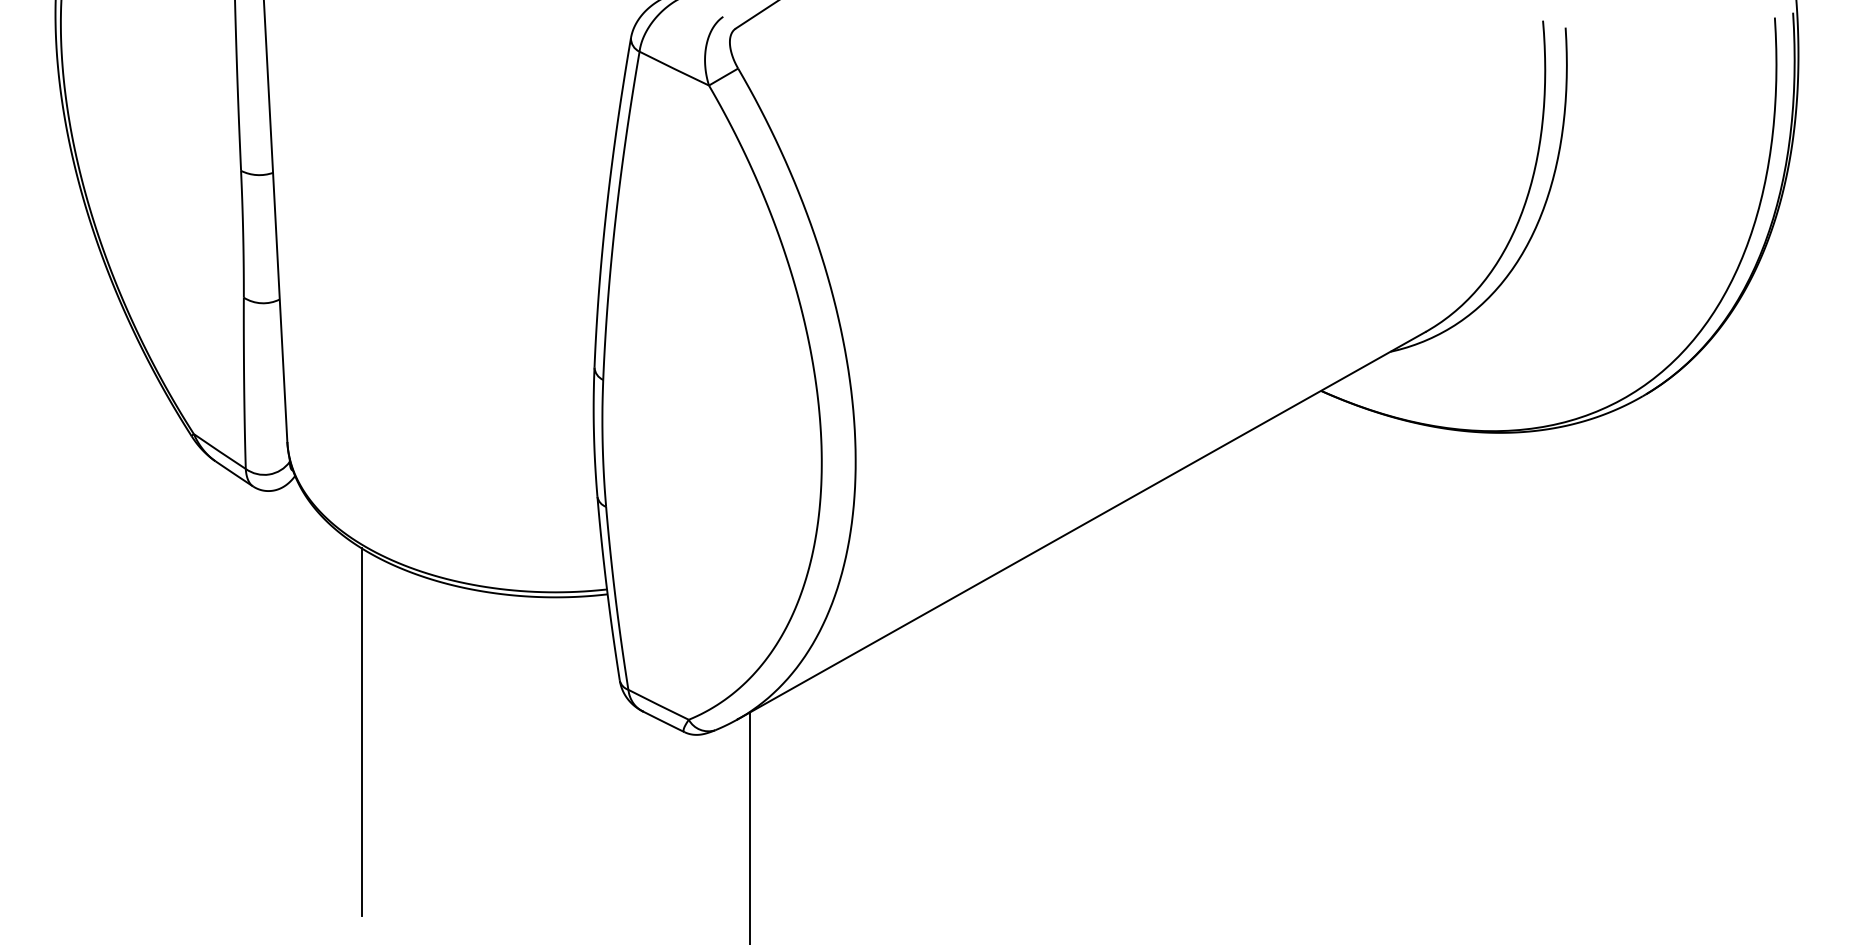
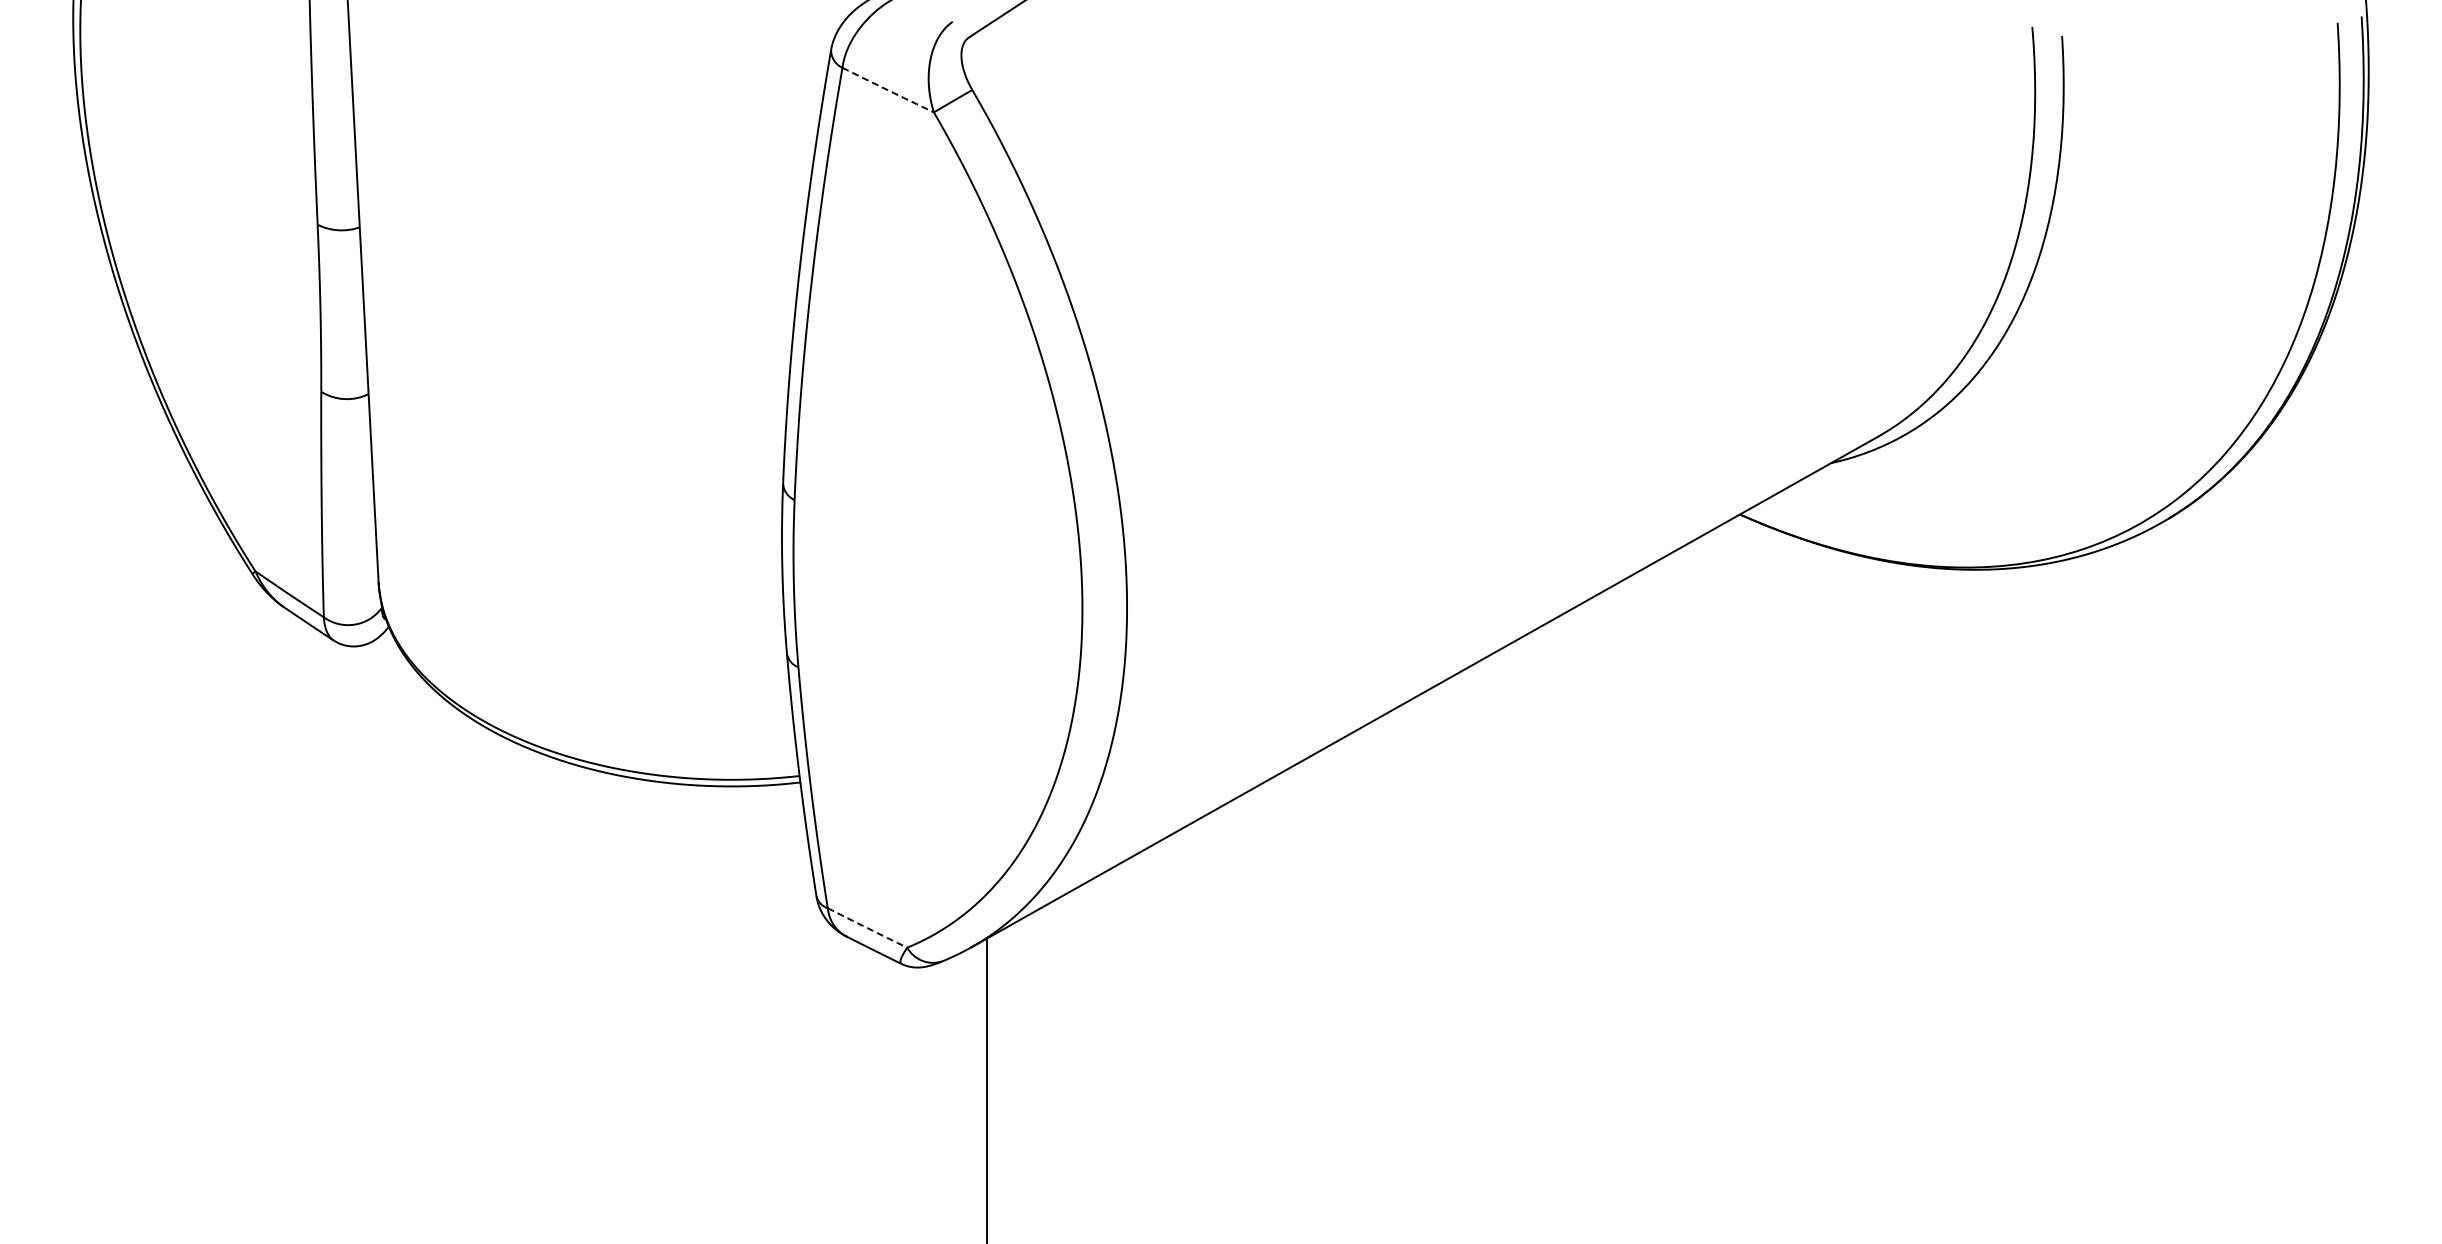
arc: (674, 68) -> (888, 90), solid -> dashed
arc: (658, 705) -> (867, 928), solid -> dashed
line: (361, 731) -> (476, 963), removed

